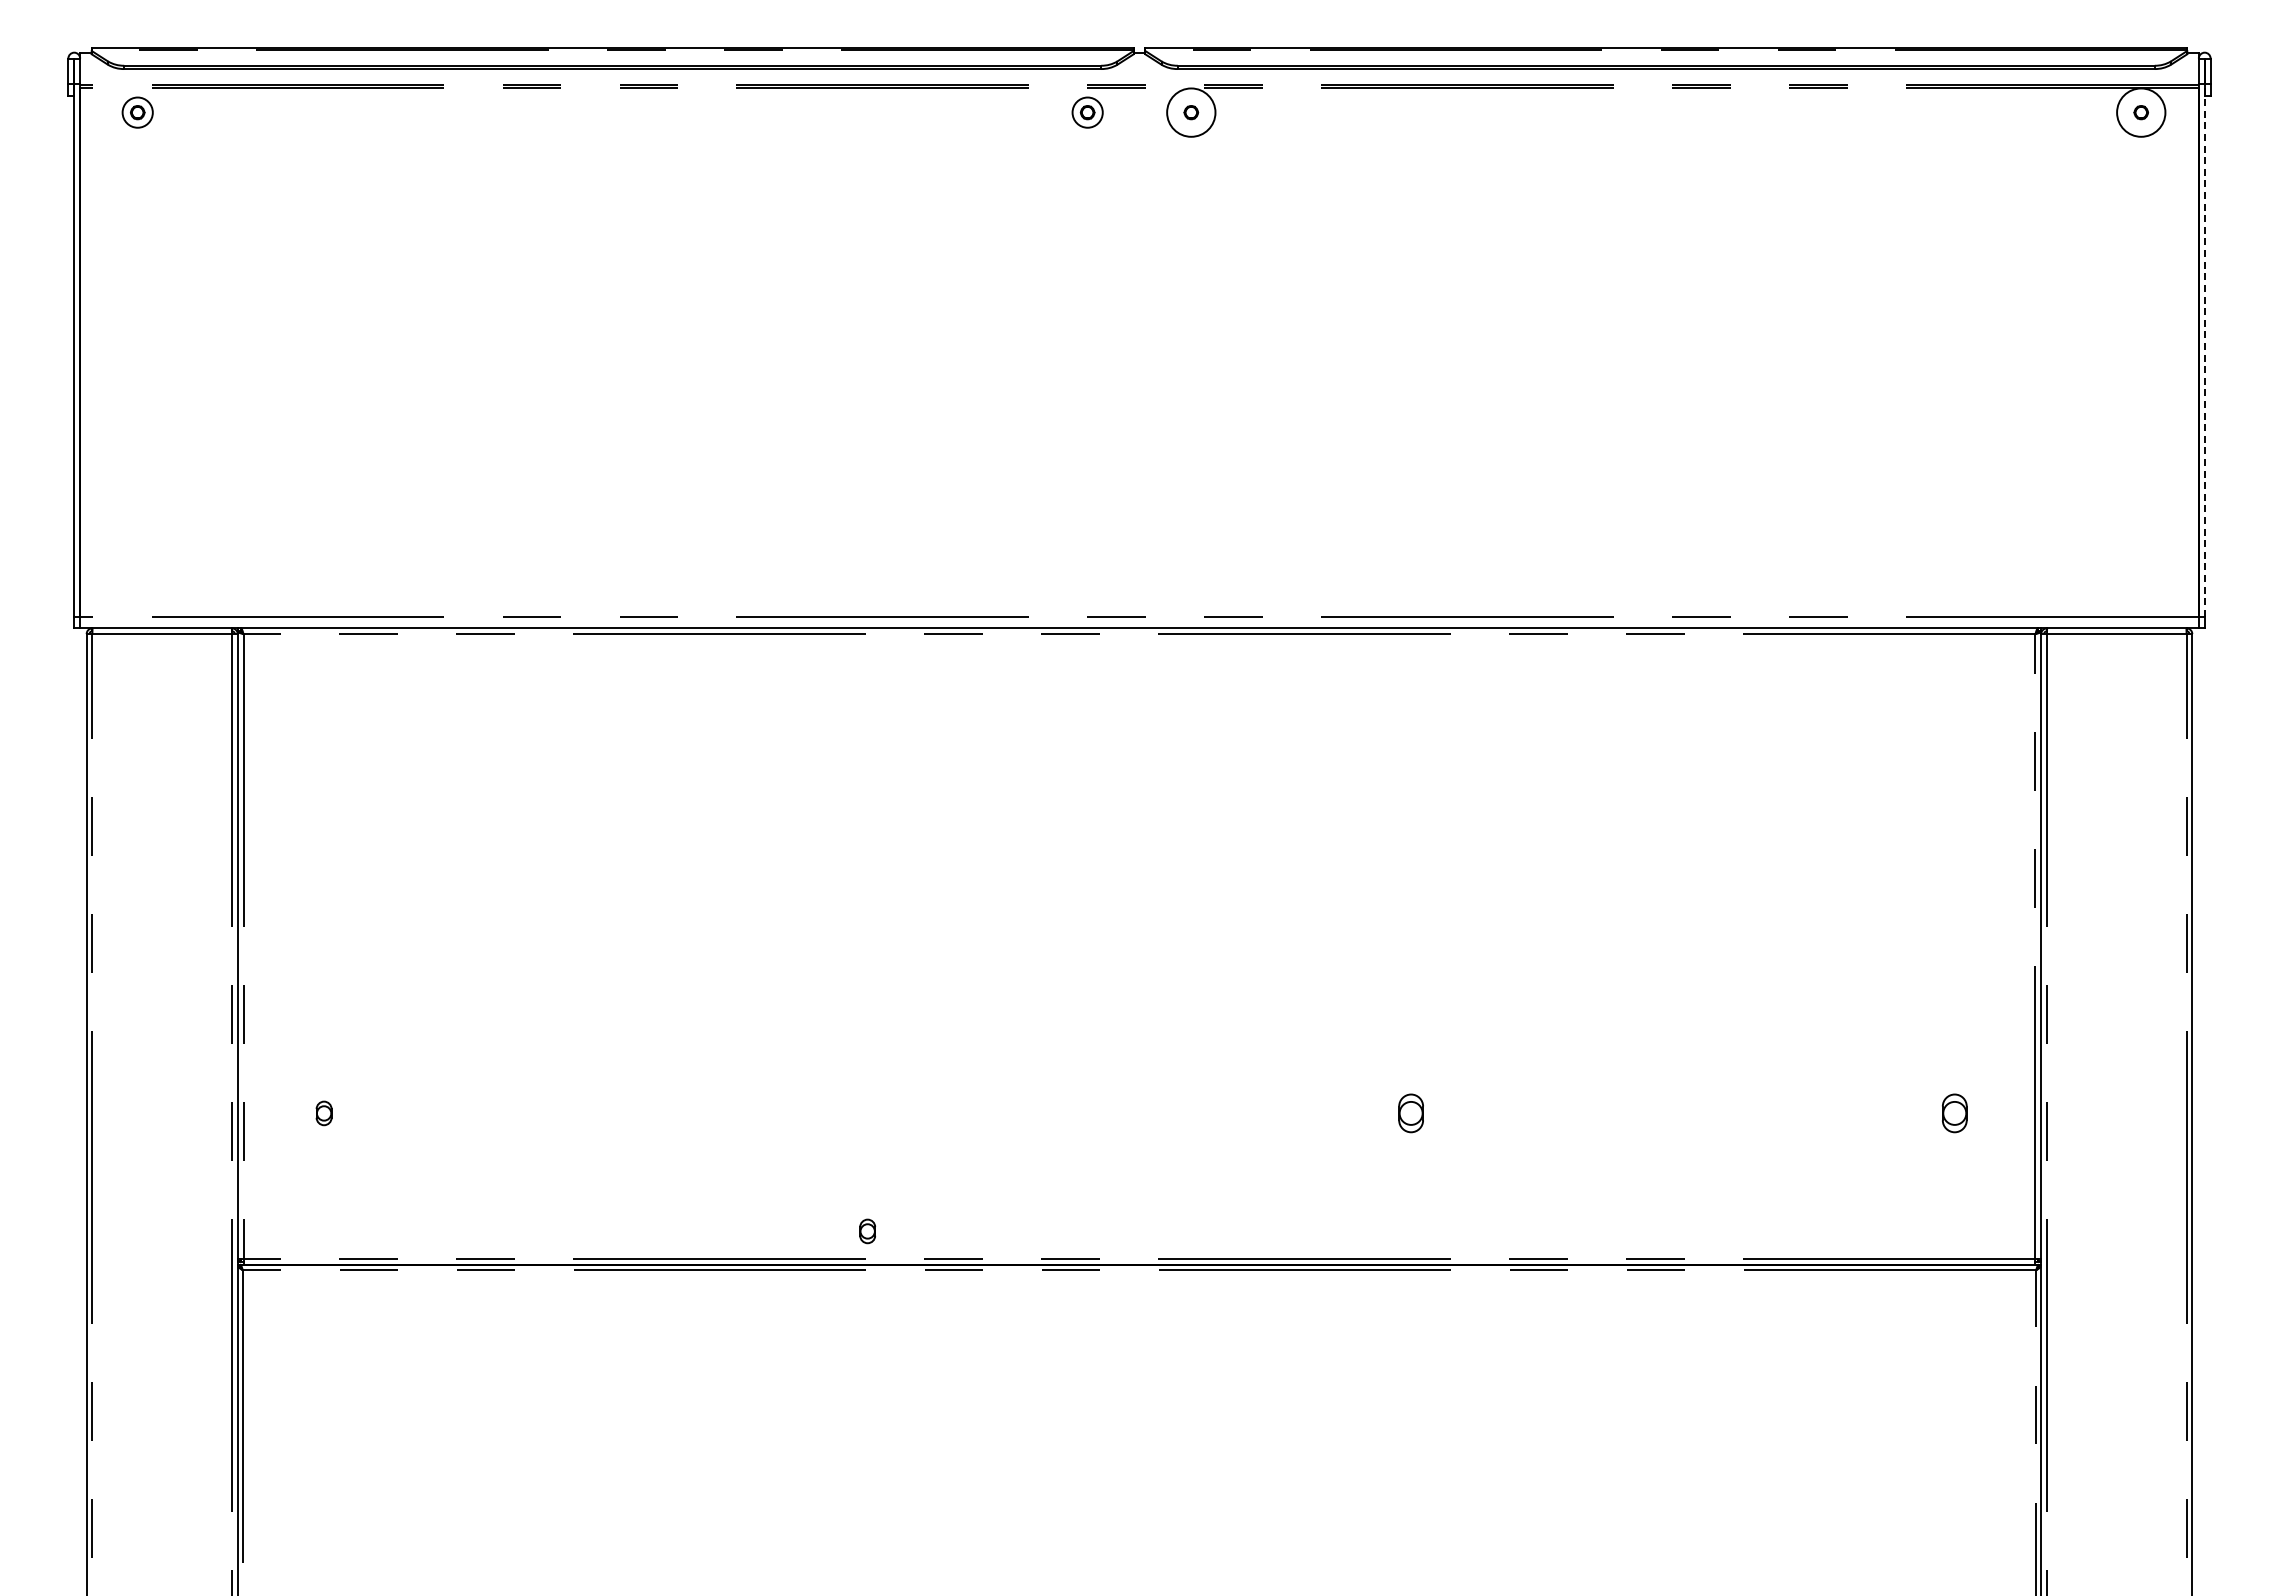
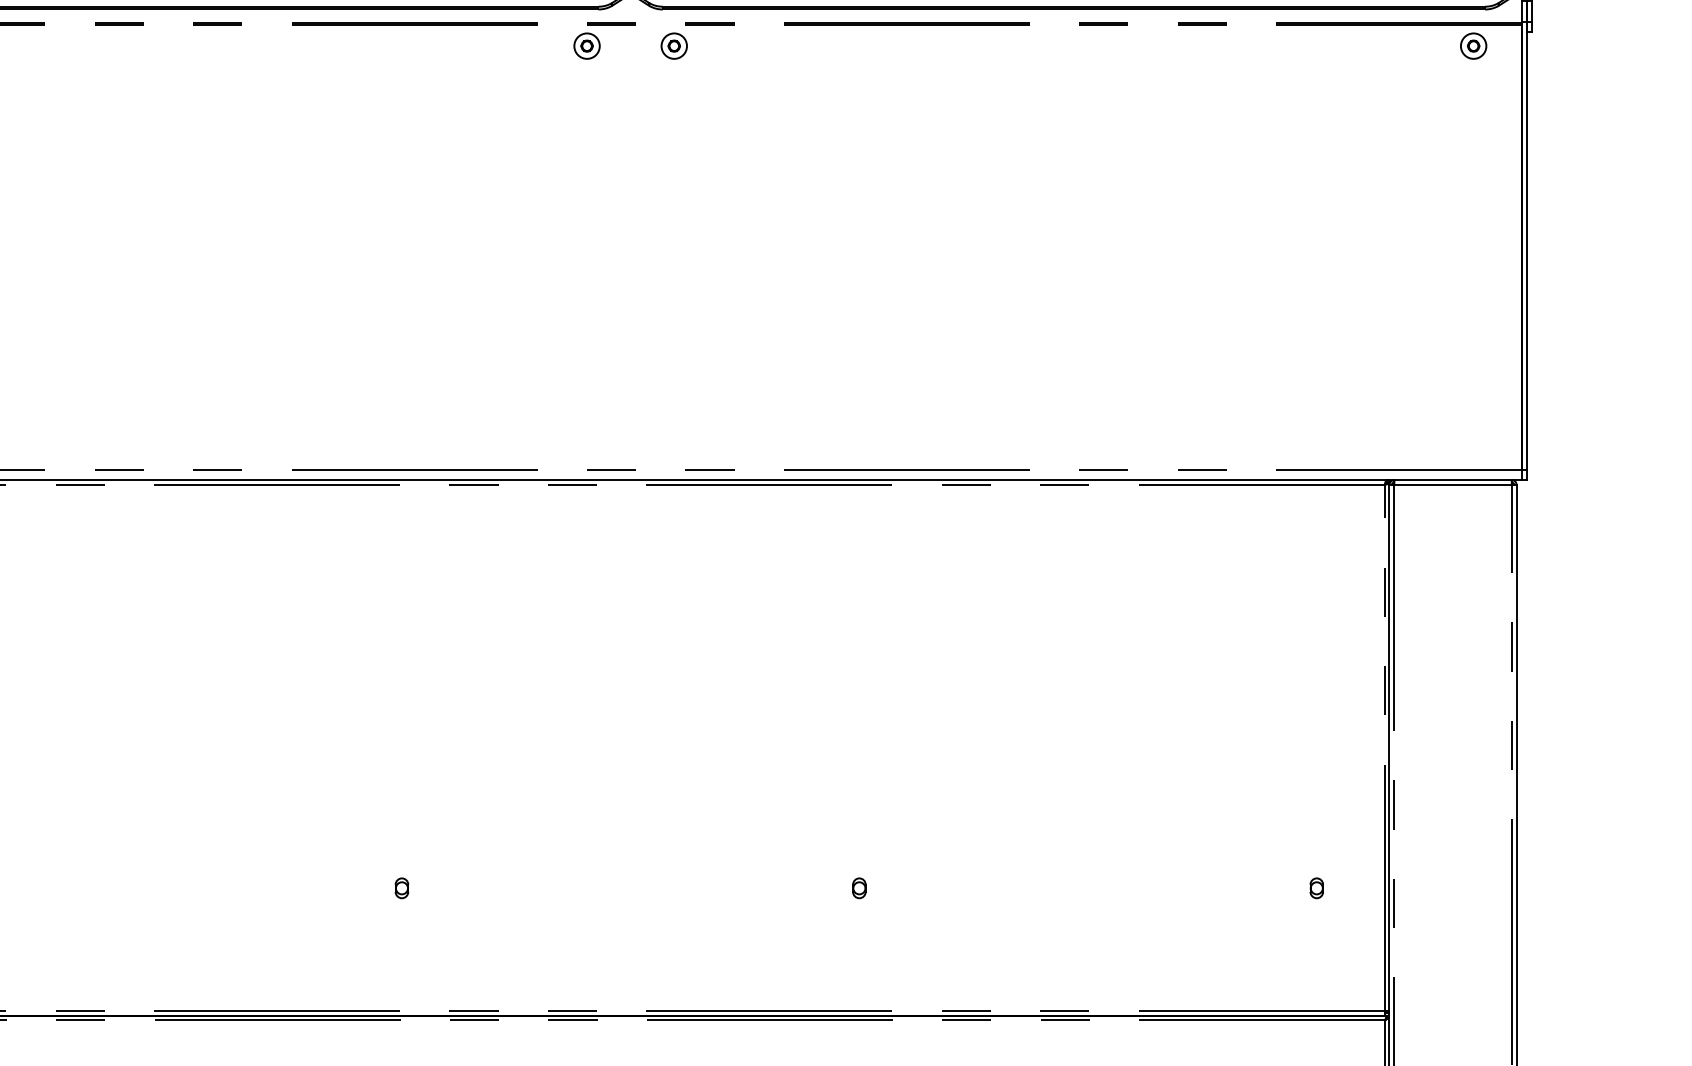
circle: (1191, 112) -> (674, 46), size x0.62
circle: (2141, 112) -> (1473, 46), size x0.62
line: (2204, 350) -> (1526, 246), dashed -> solid
part: (1411, 1113) -> (859, 888), size x0.62
part: (1954, 1113) -> (1316, 888), size x0.62
part: (867, 1231) -> (401, 888), moved

